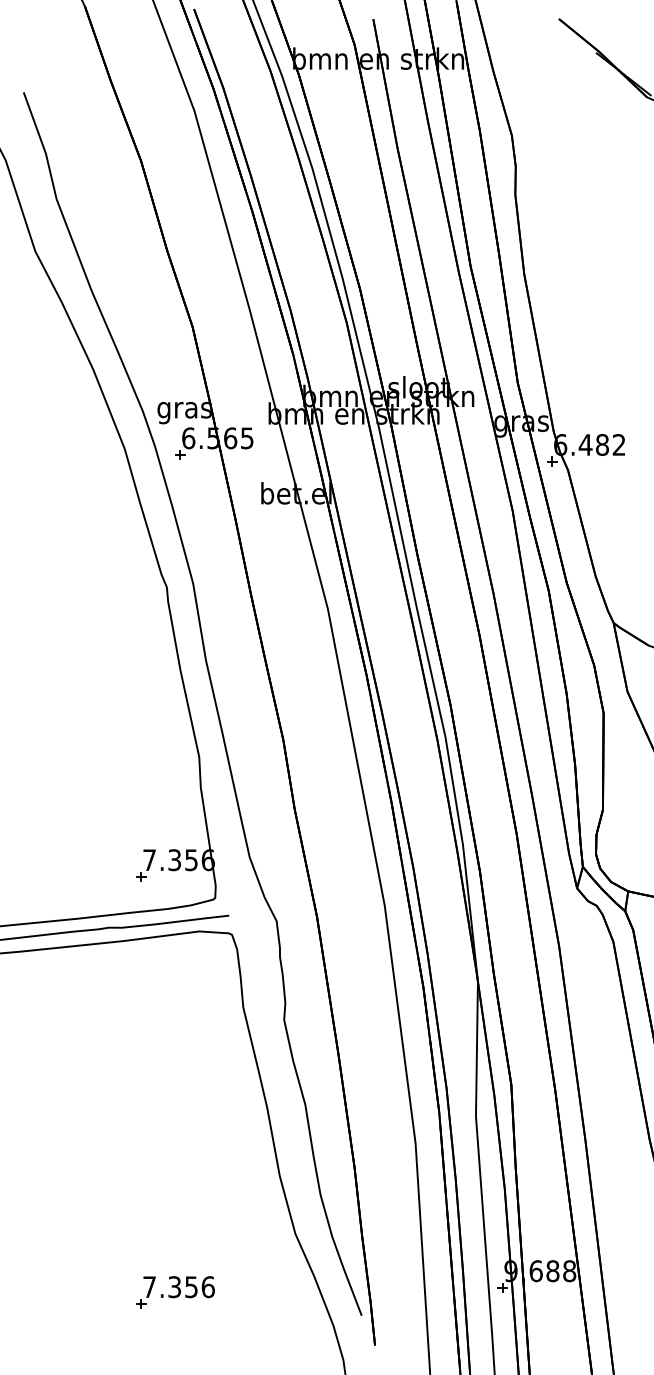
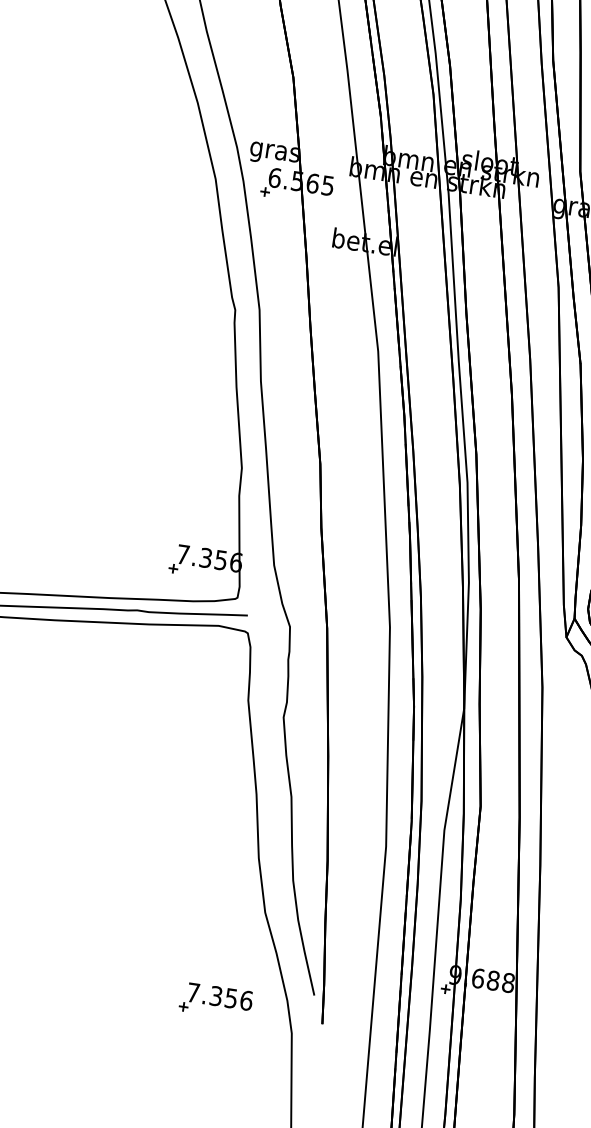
part: (175, 1292) -> (216, 1001), moved

